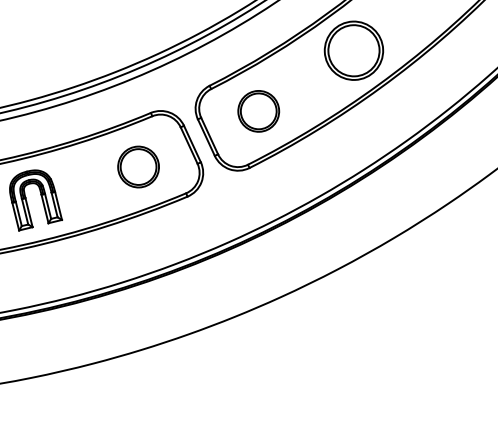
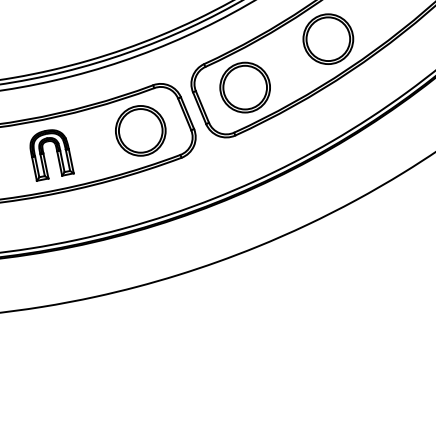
part: (258, 111) -> (244, 87), size x1.43
part: (138, 166) -> (140, 130), size x1.43

